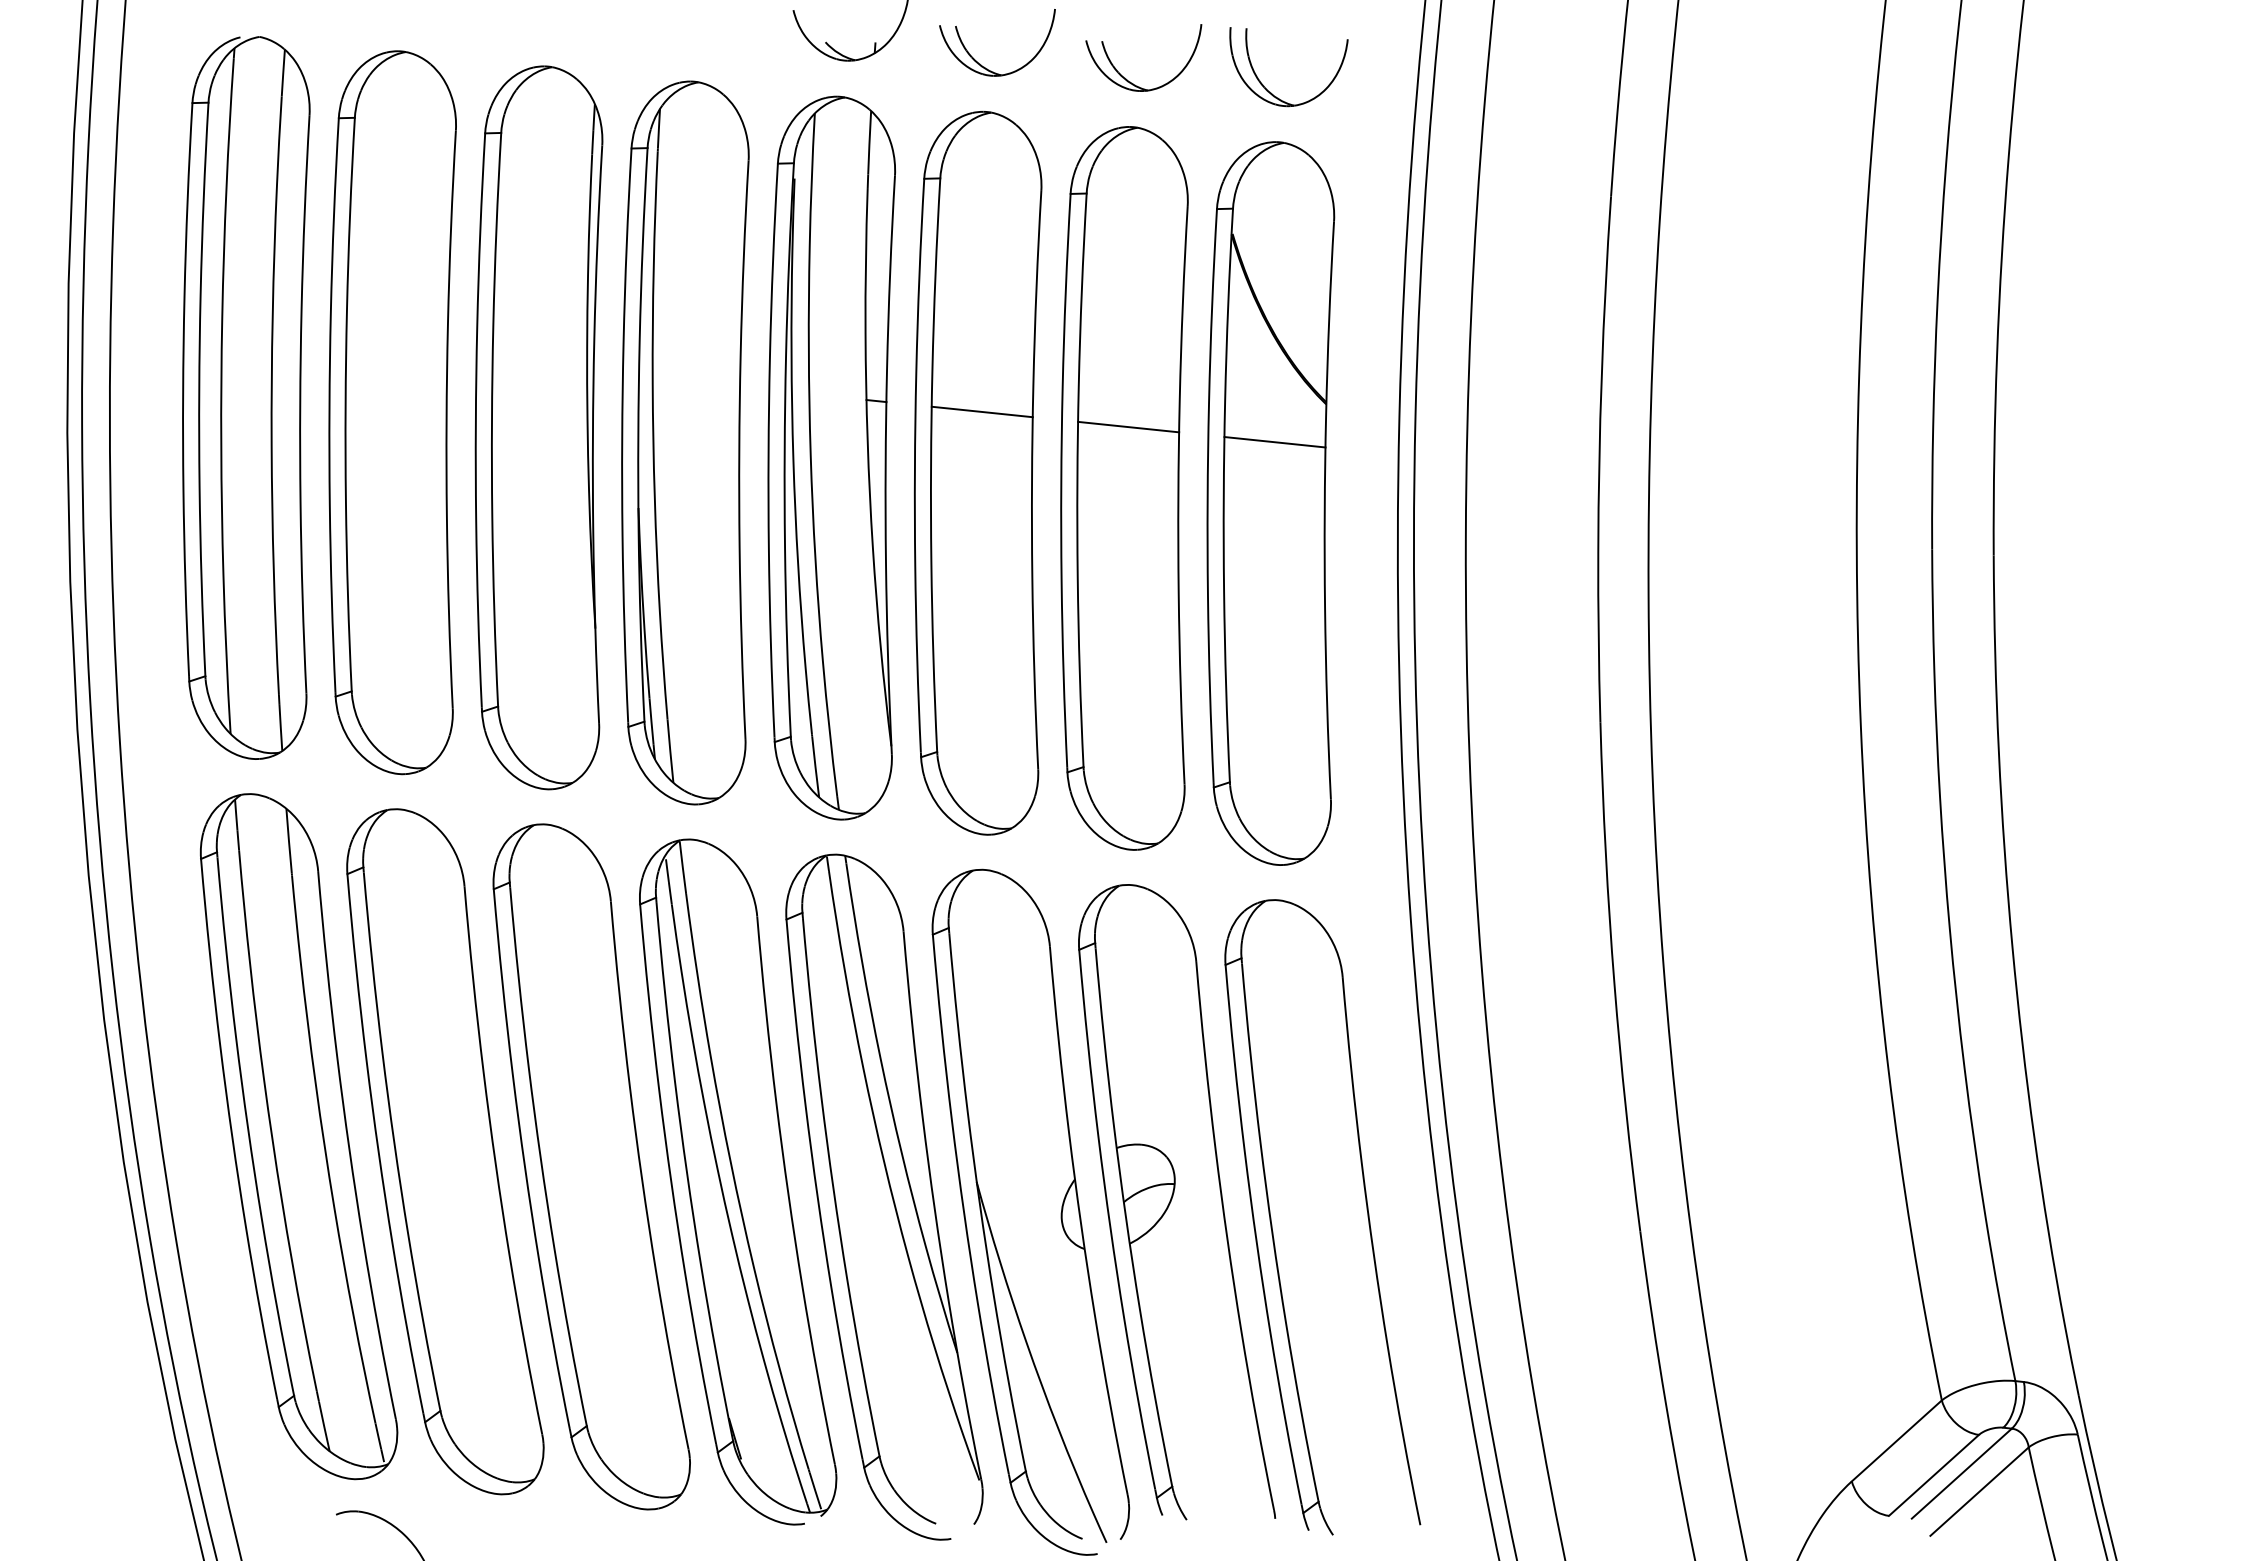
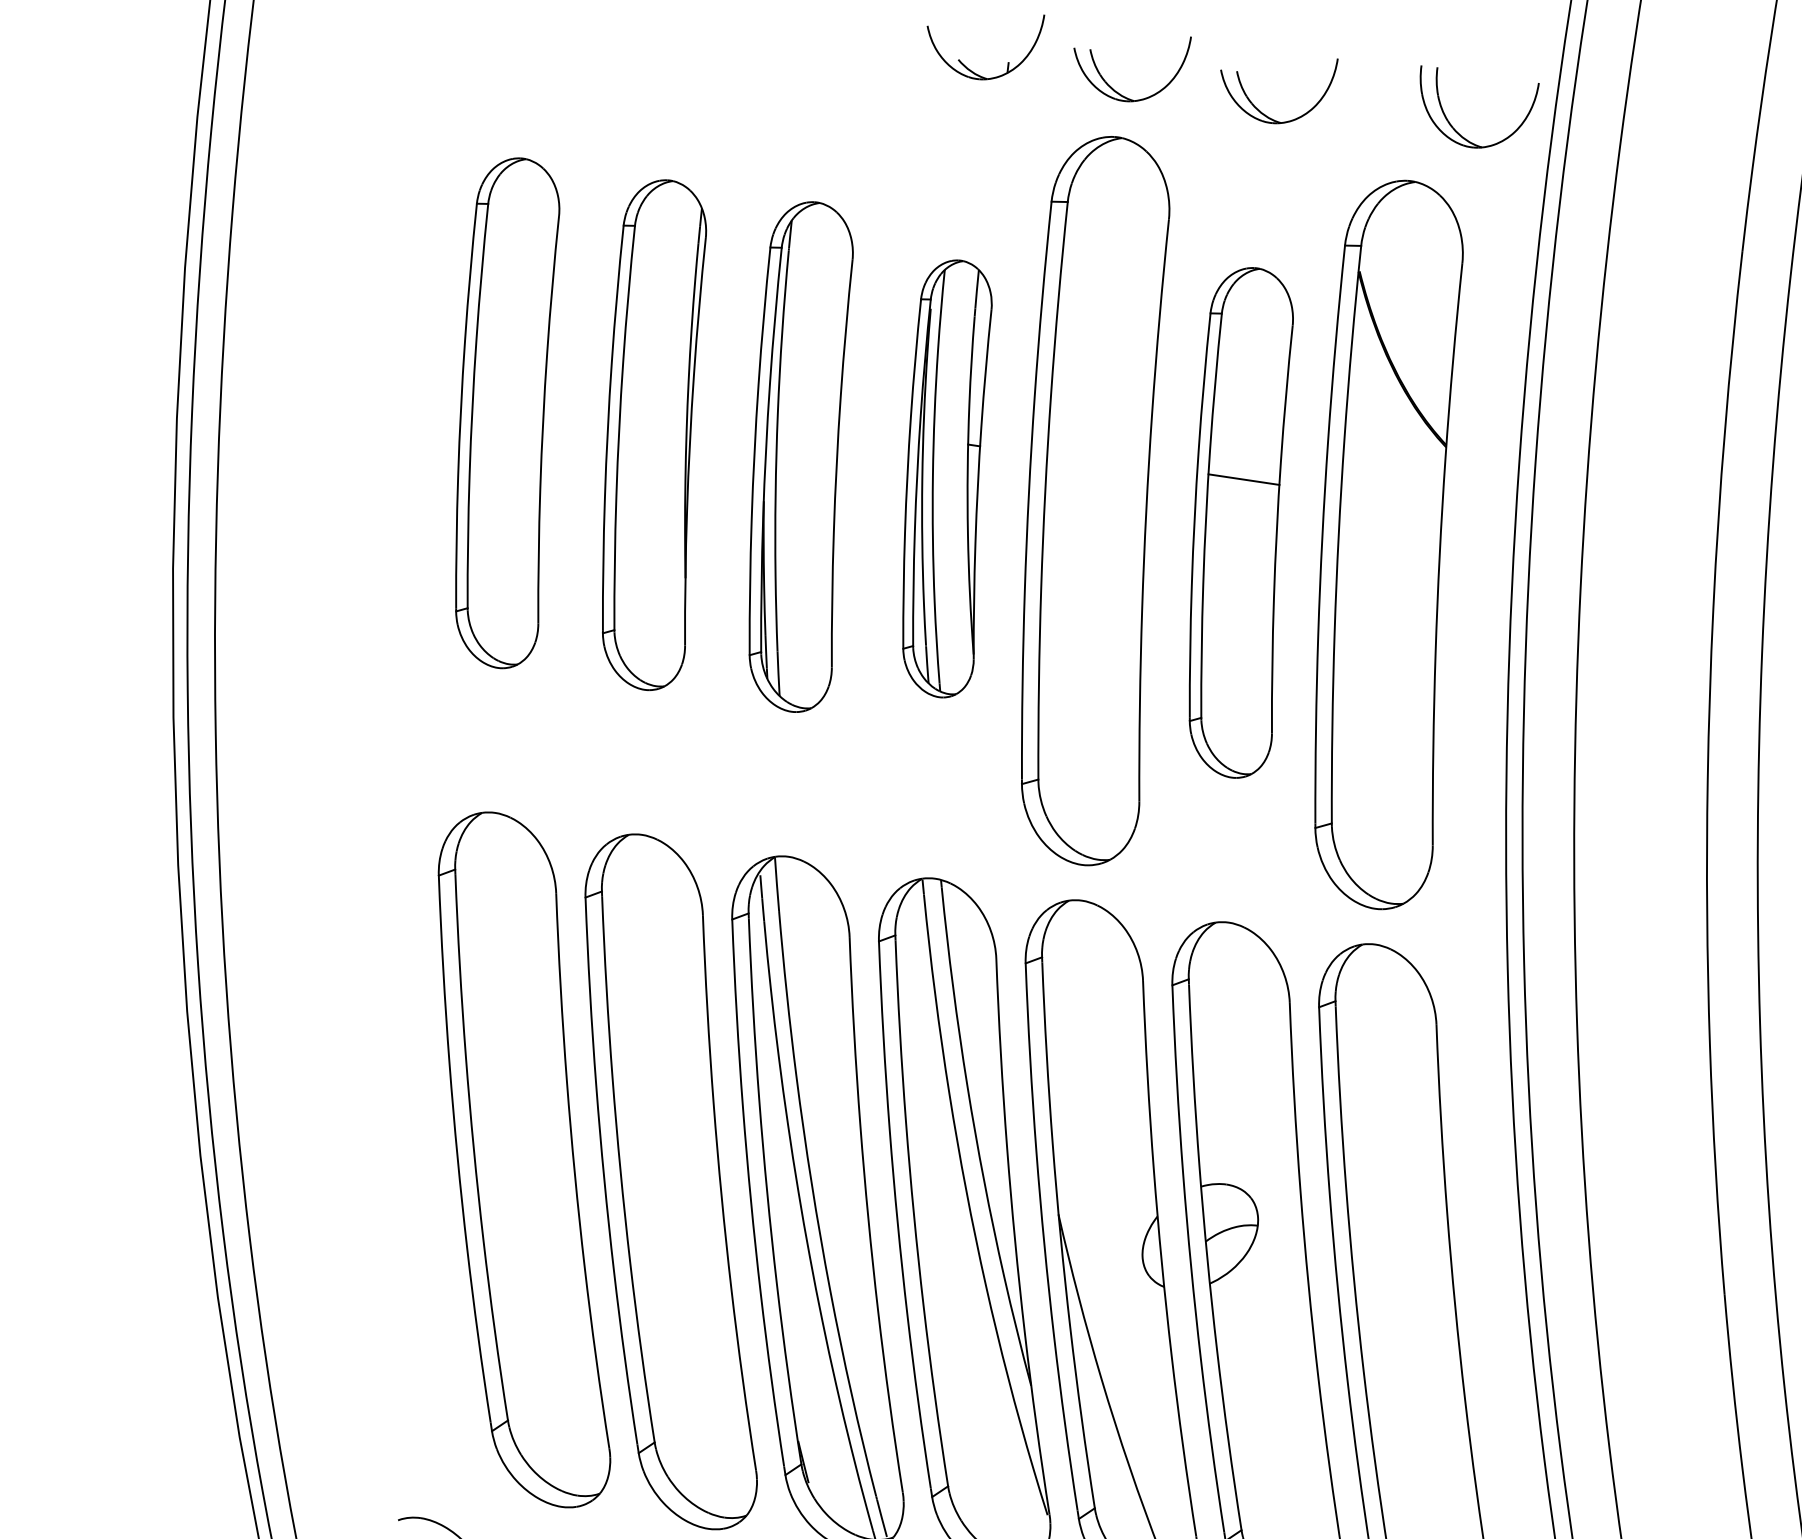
part: (1263, 84) -> (1451, 124), moved
part: (246, 397) -> (358, 390), removed
line: (981, 411) -> (1098, 438), removed
part: (392, 412) -> (505, 412), size x0.7
part: (538, 427) -> (651, 434), size x0.7
part: (685, 442) -> (799, 456), size x0.7
line: (1274, 442) -> (1392, 483), removed
part: (831, 457) -> (945, 478), size x0.6
part: (1124, 488) -> (1239, 522), size x0.7
part: (299, 1136) -> (378, 1137), removed

